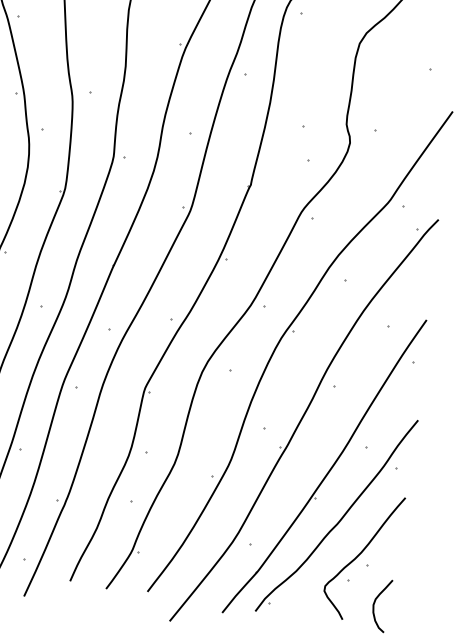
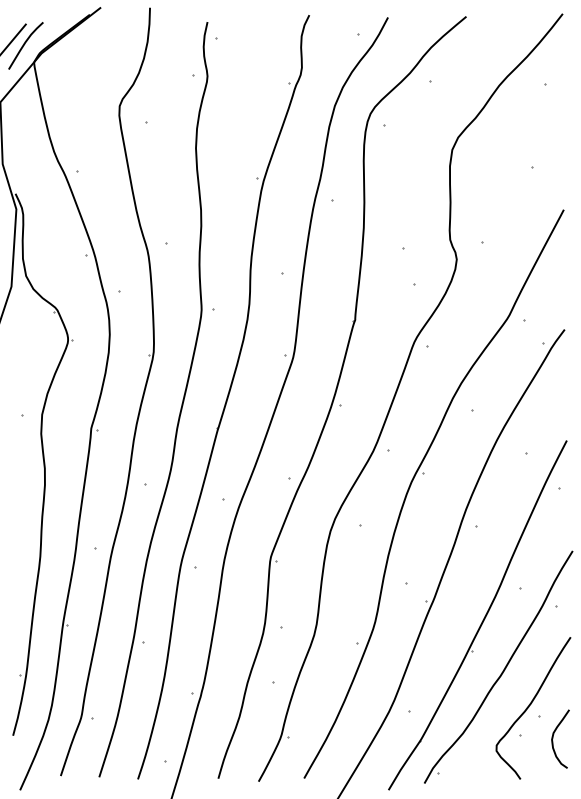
curve: (374, 604) -> (553, 738), moved

